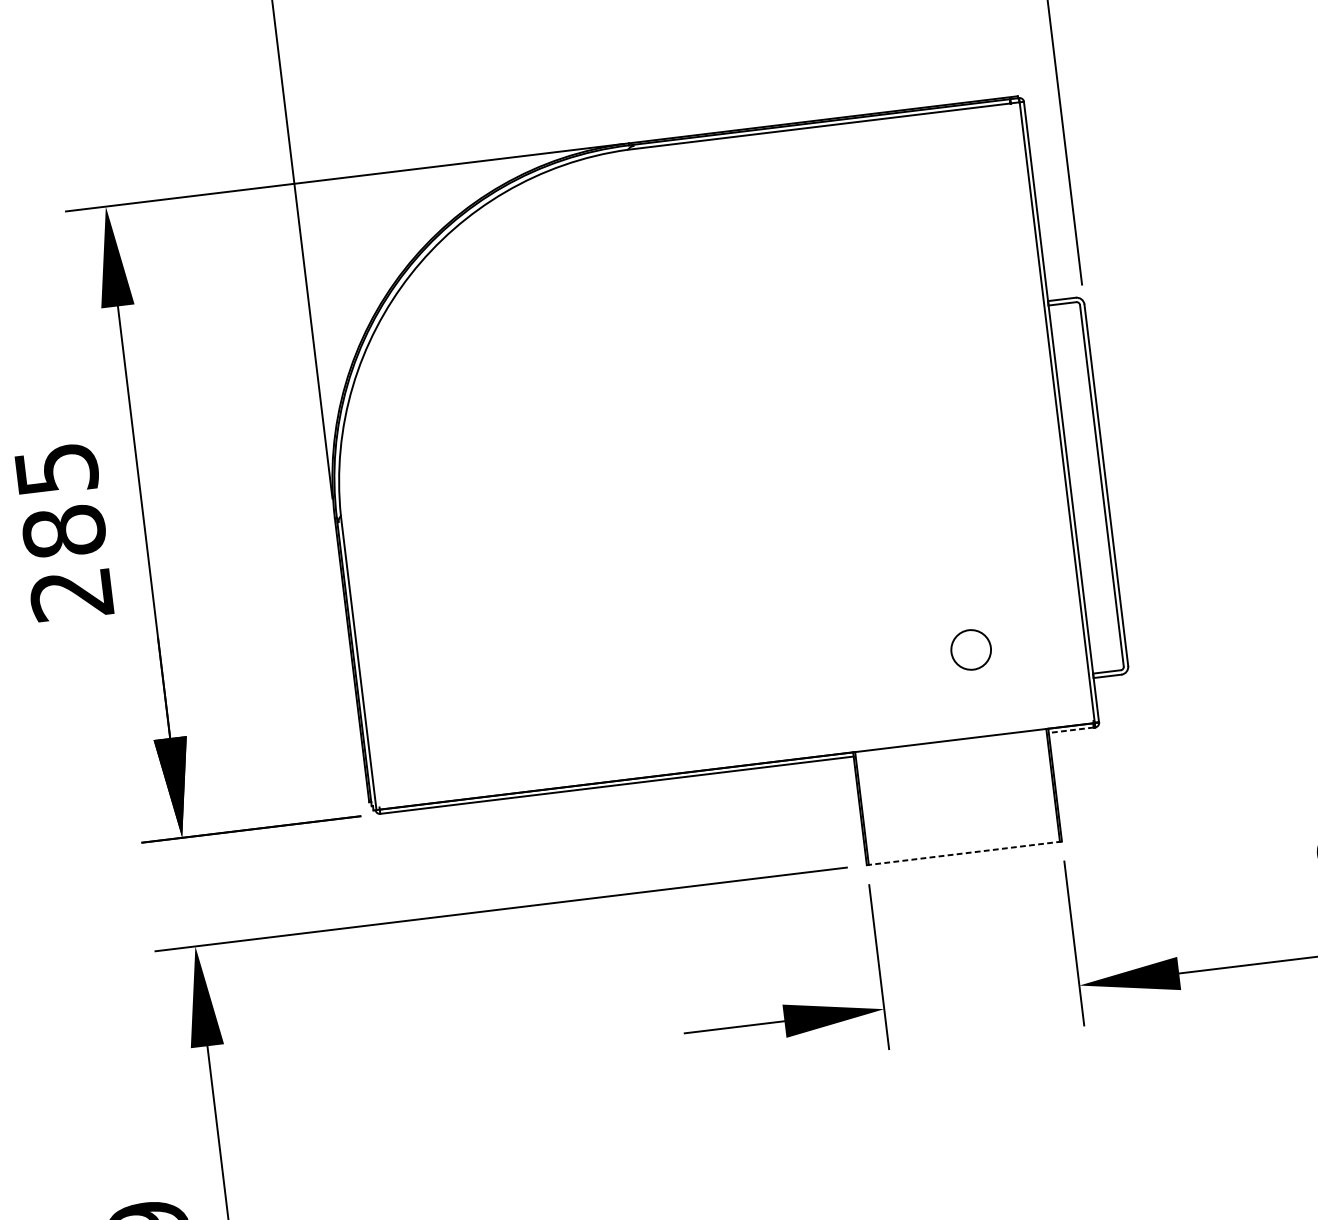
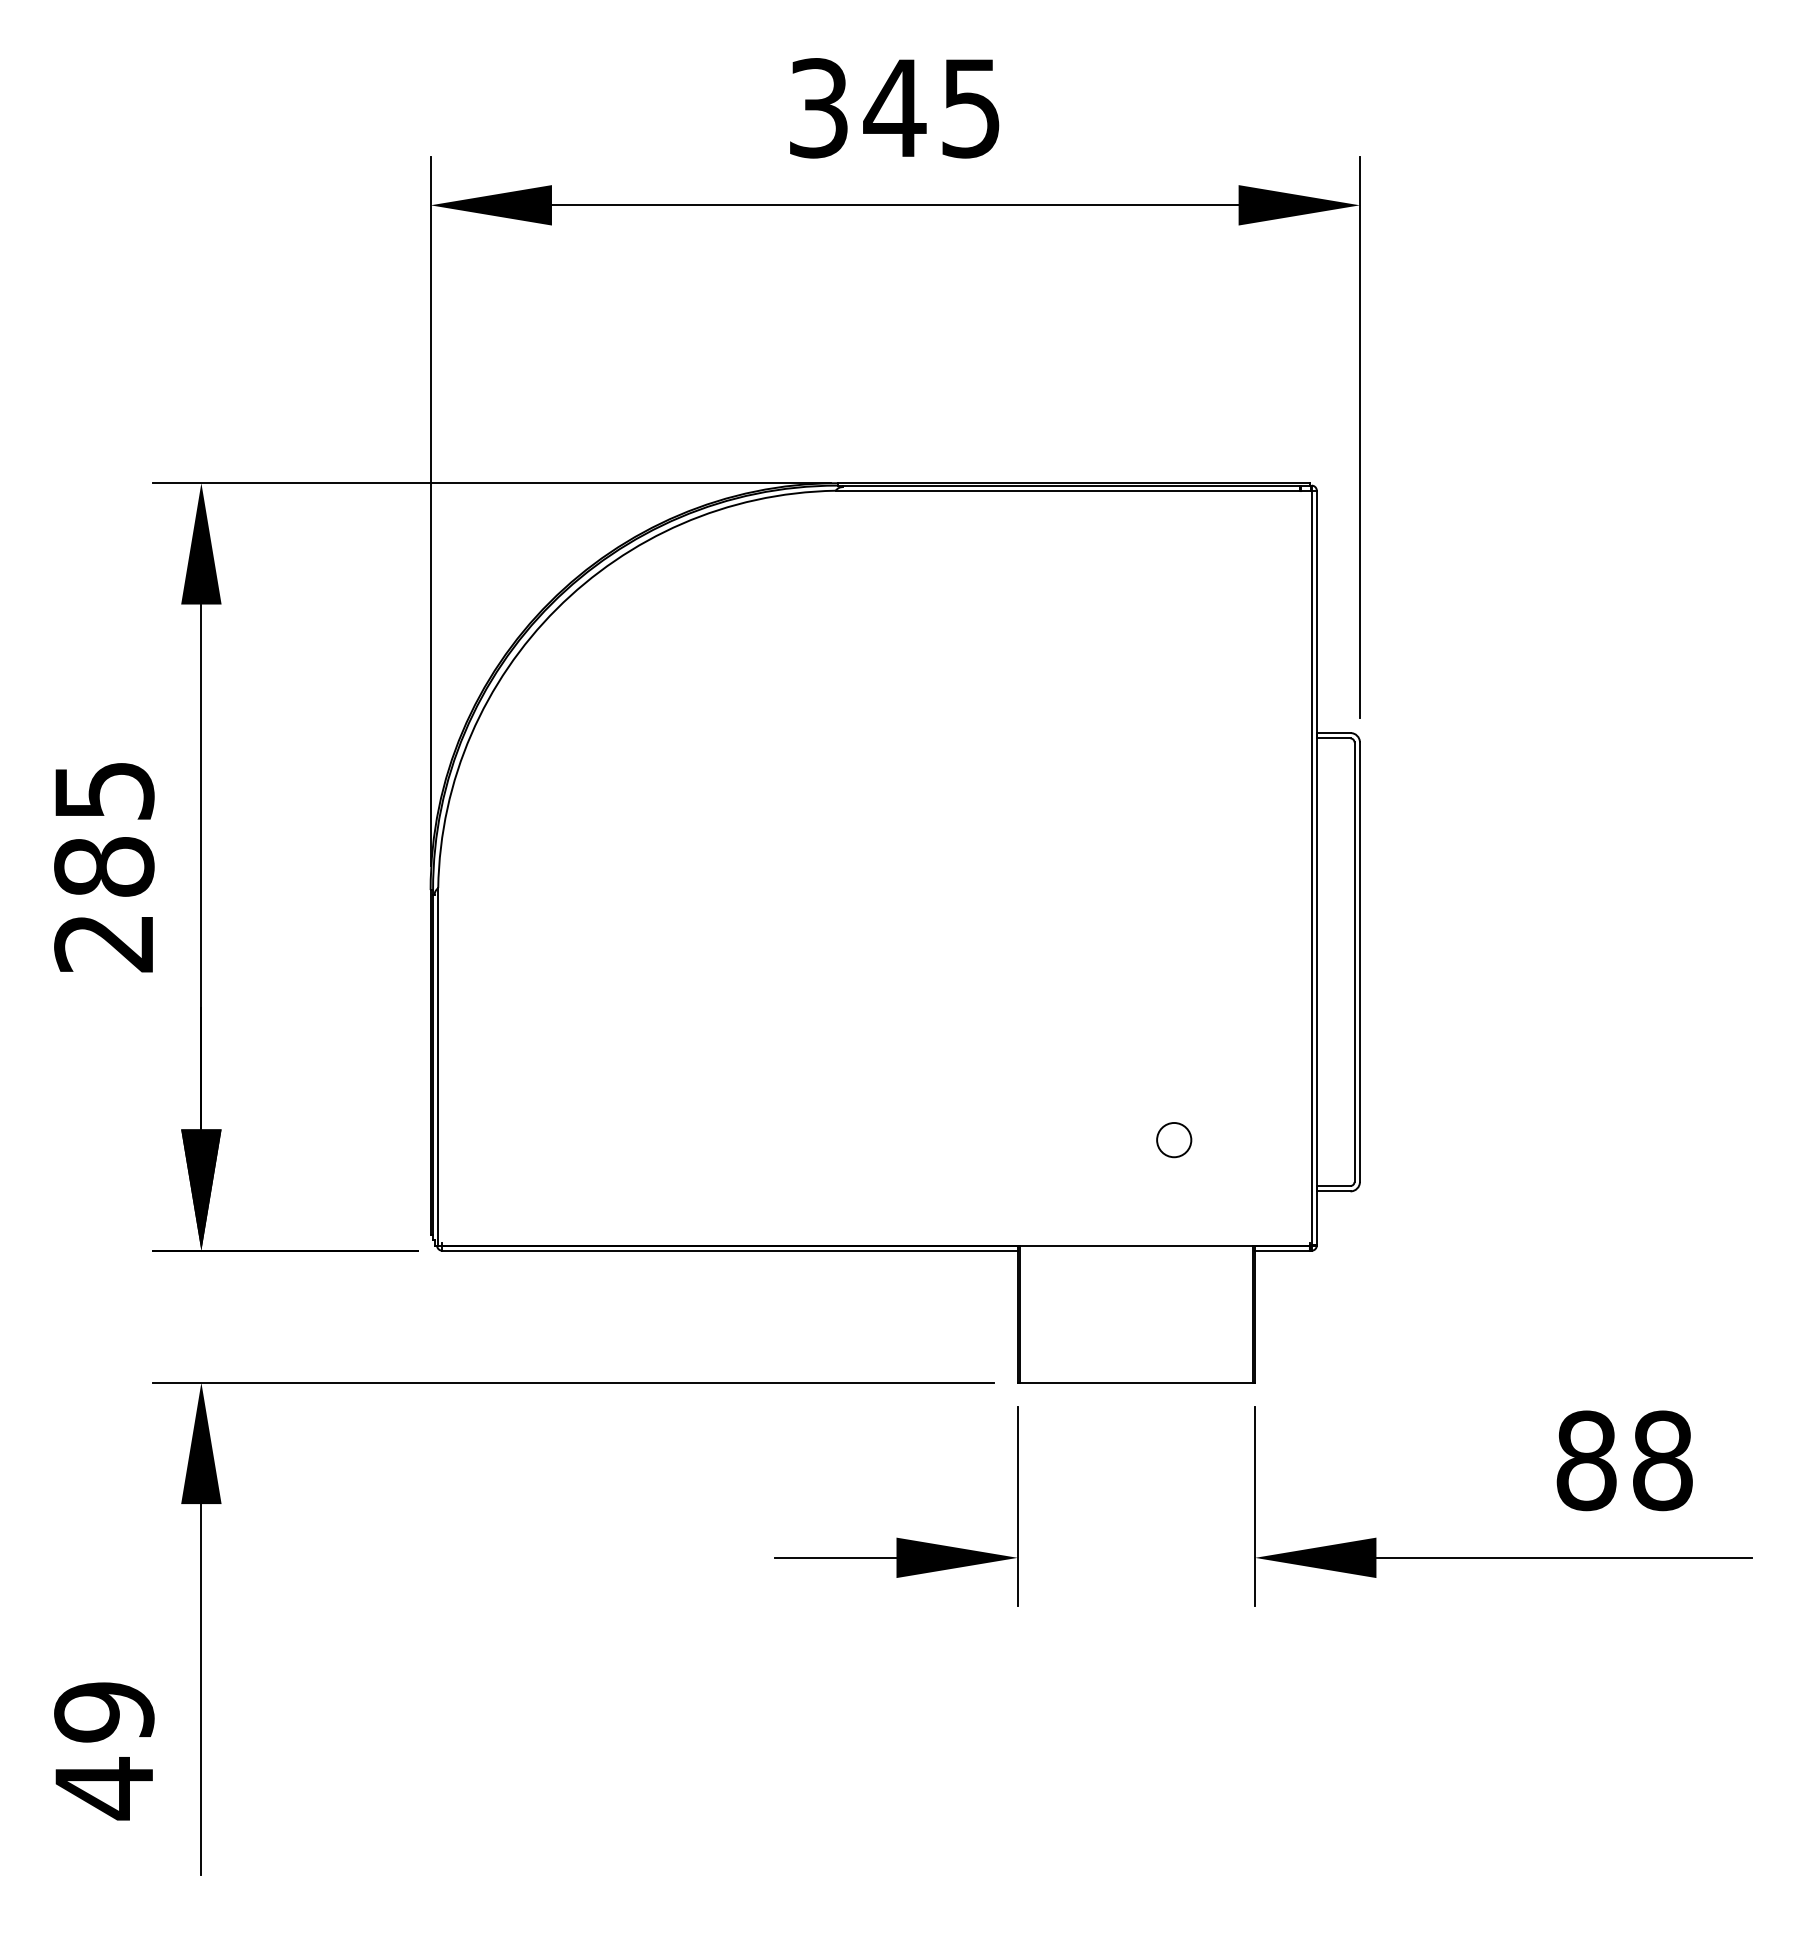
circle: (971, 650) -> (1174, 1140), size x0.71
line: (1071, 730) -> (1282, 1250), dashed -> solid
line: (964, 853) -> (1136, 1382), dashed -> solid

